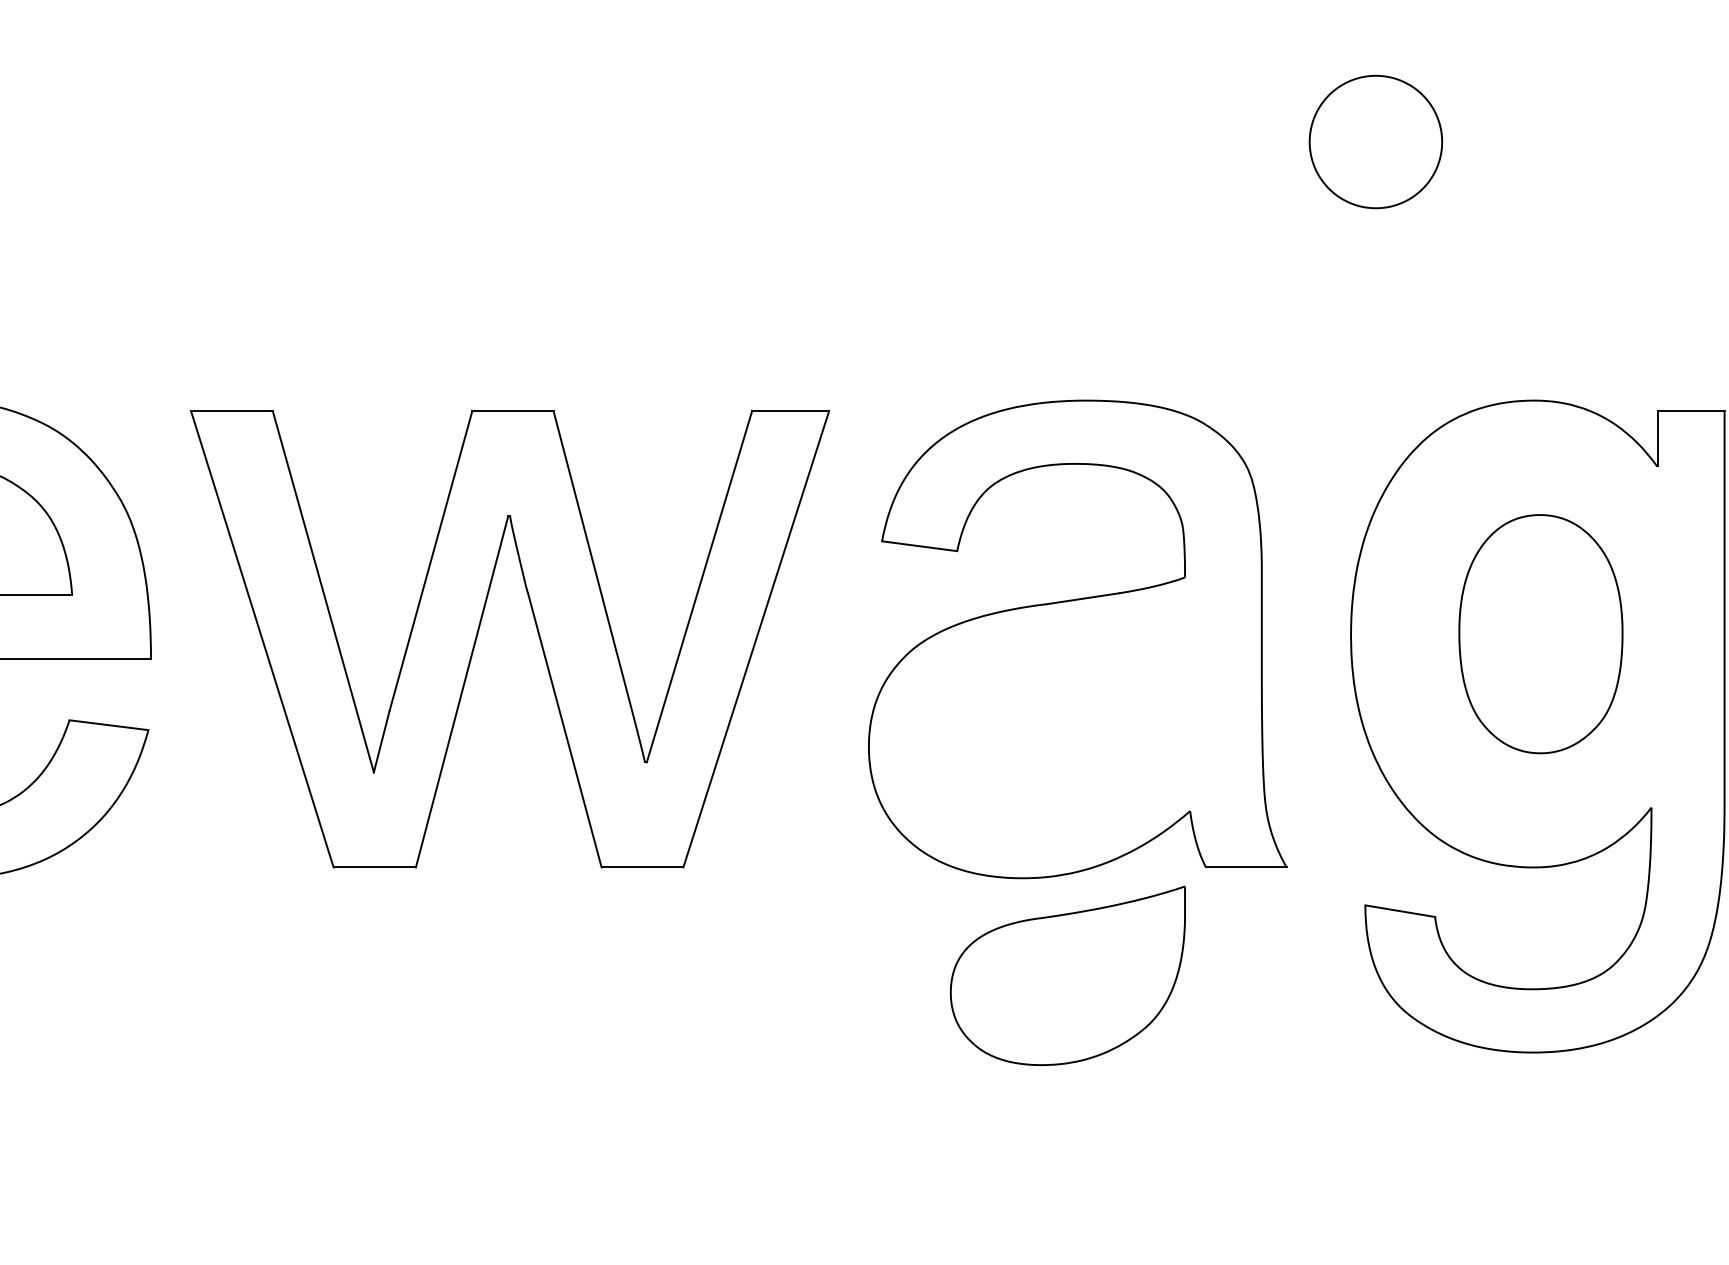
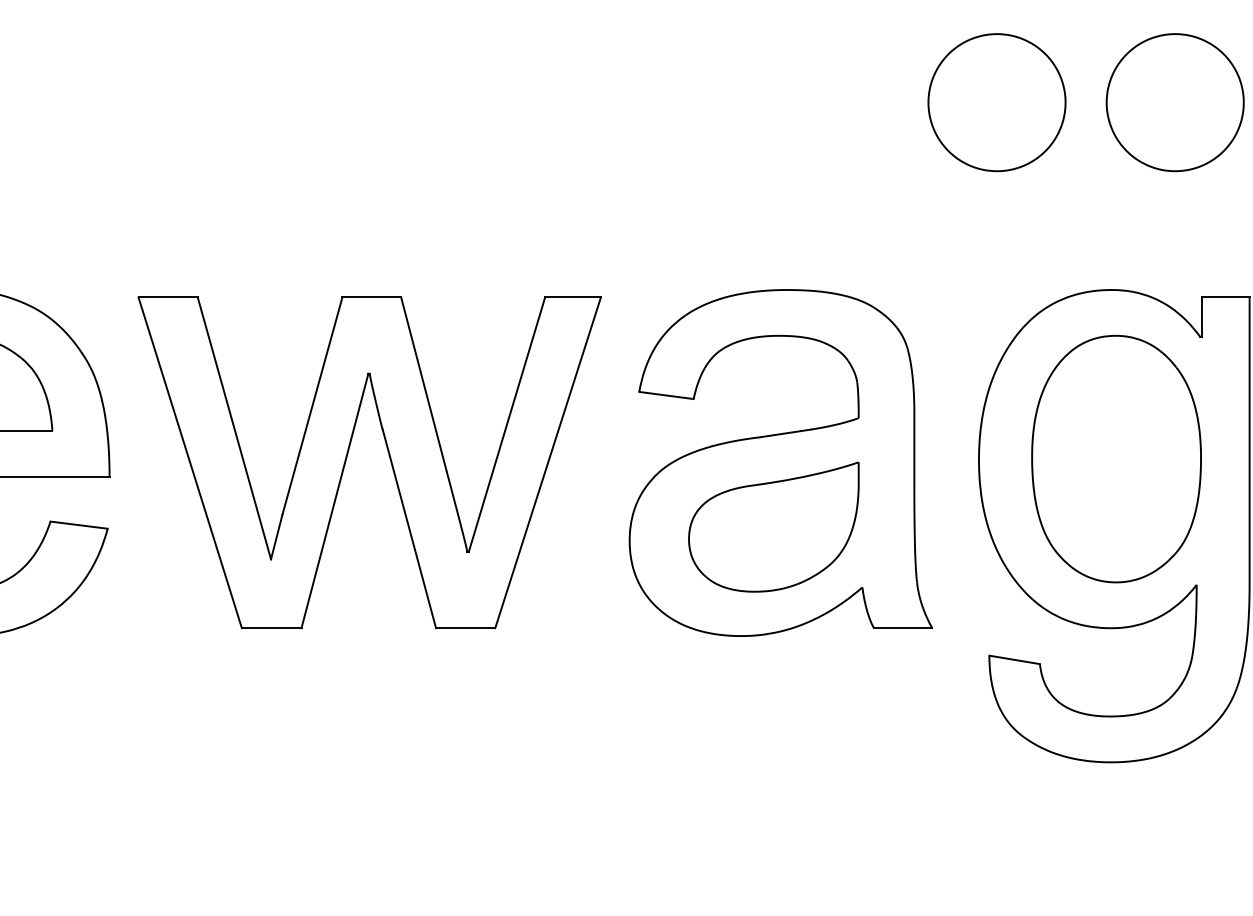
part: (1375, 141) -> (996, 102), size x1.43
part: (1621, 141) -> (1174, 102), added
part: (1540, 634) -> (1116, 459), size x1.43
part: (1067, 975) -> (773, 526), moved

